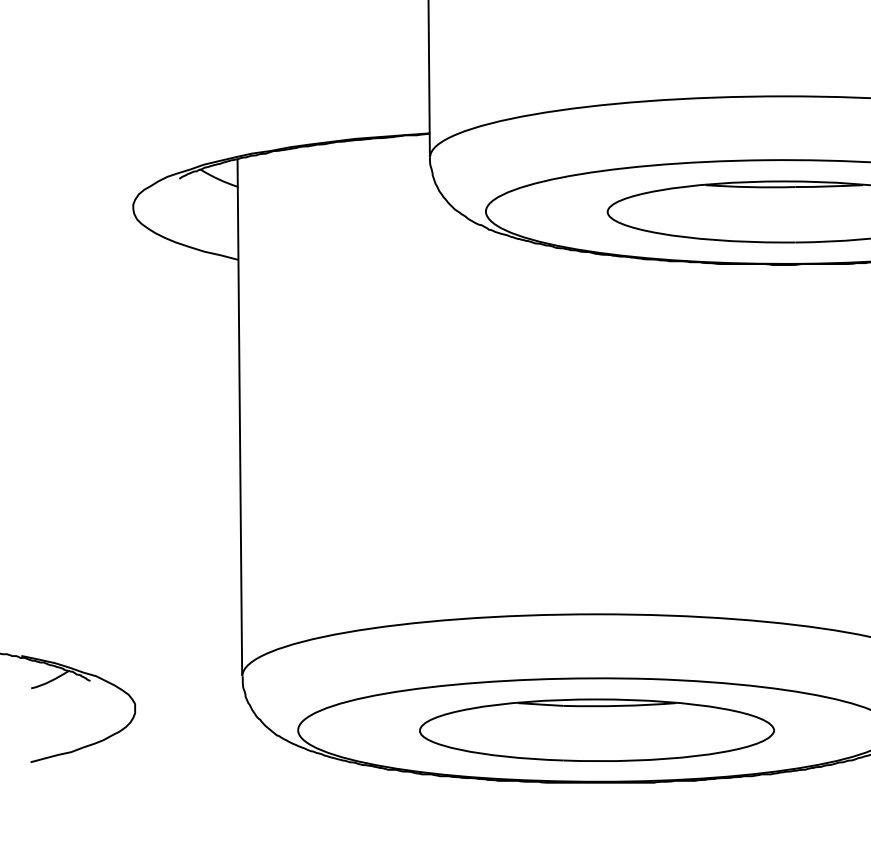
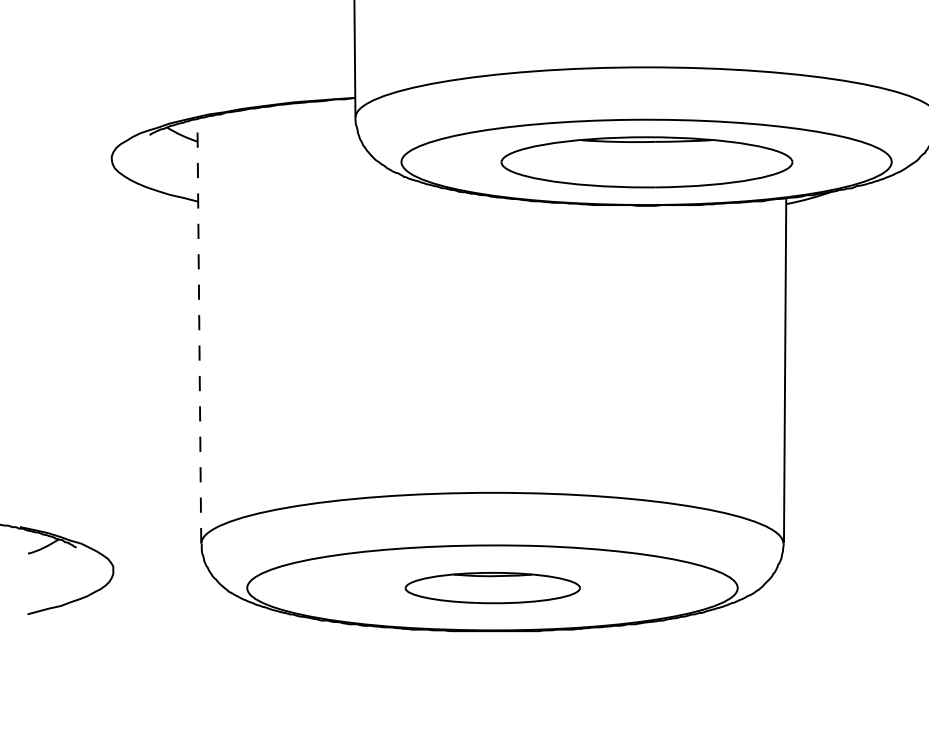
line: (240, 416) -> (199, 330), solid -> dashed
part: (596, 729) -> (492, 587), size x0.6

